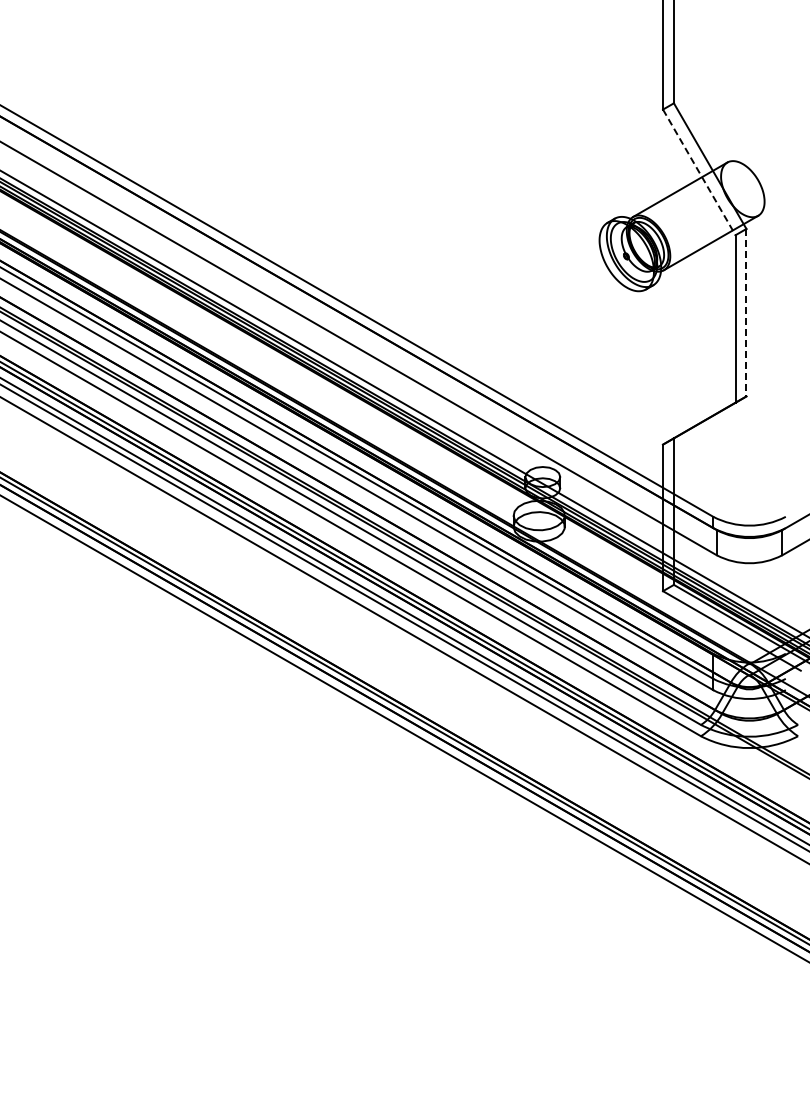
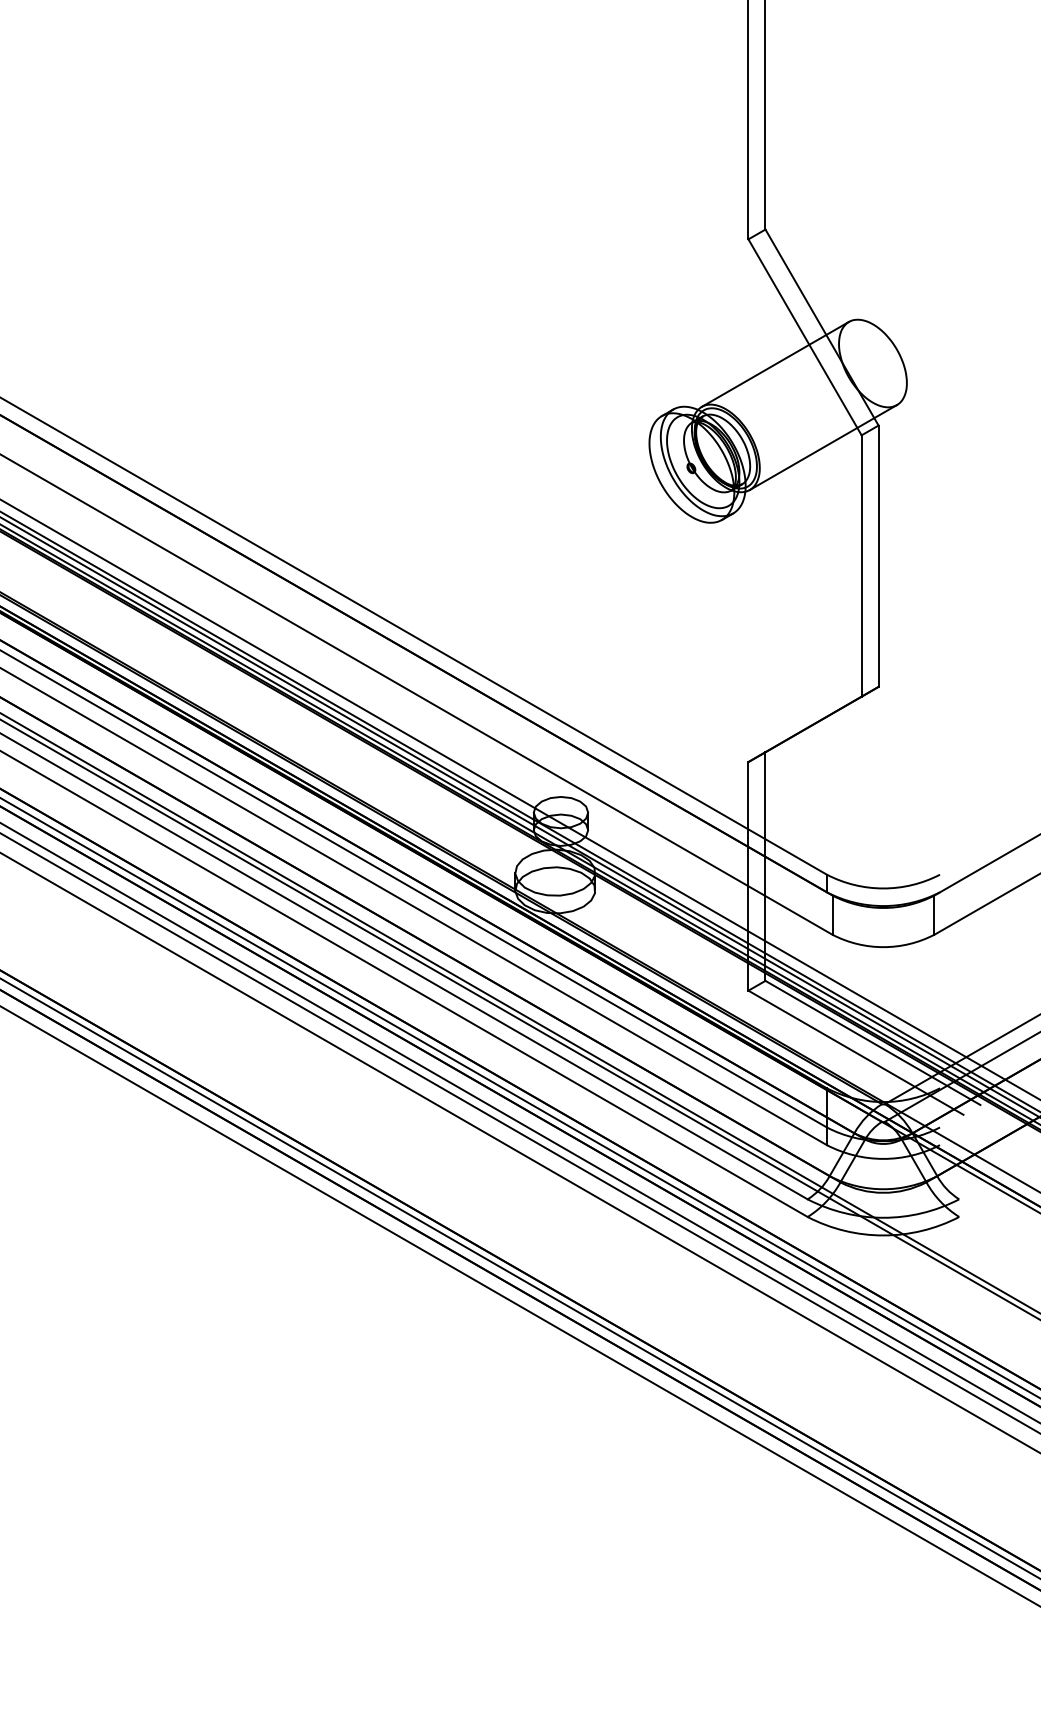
line: (699, 172) -> (805, 337), dashed -> solid
line: (746, 312) -> (878, 555), dashed -> solid

